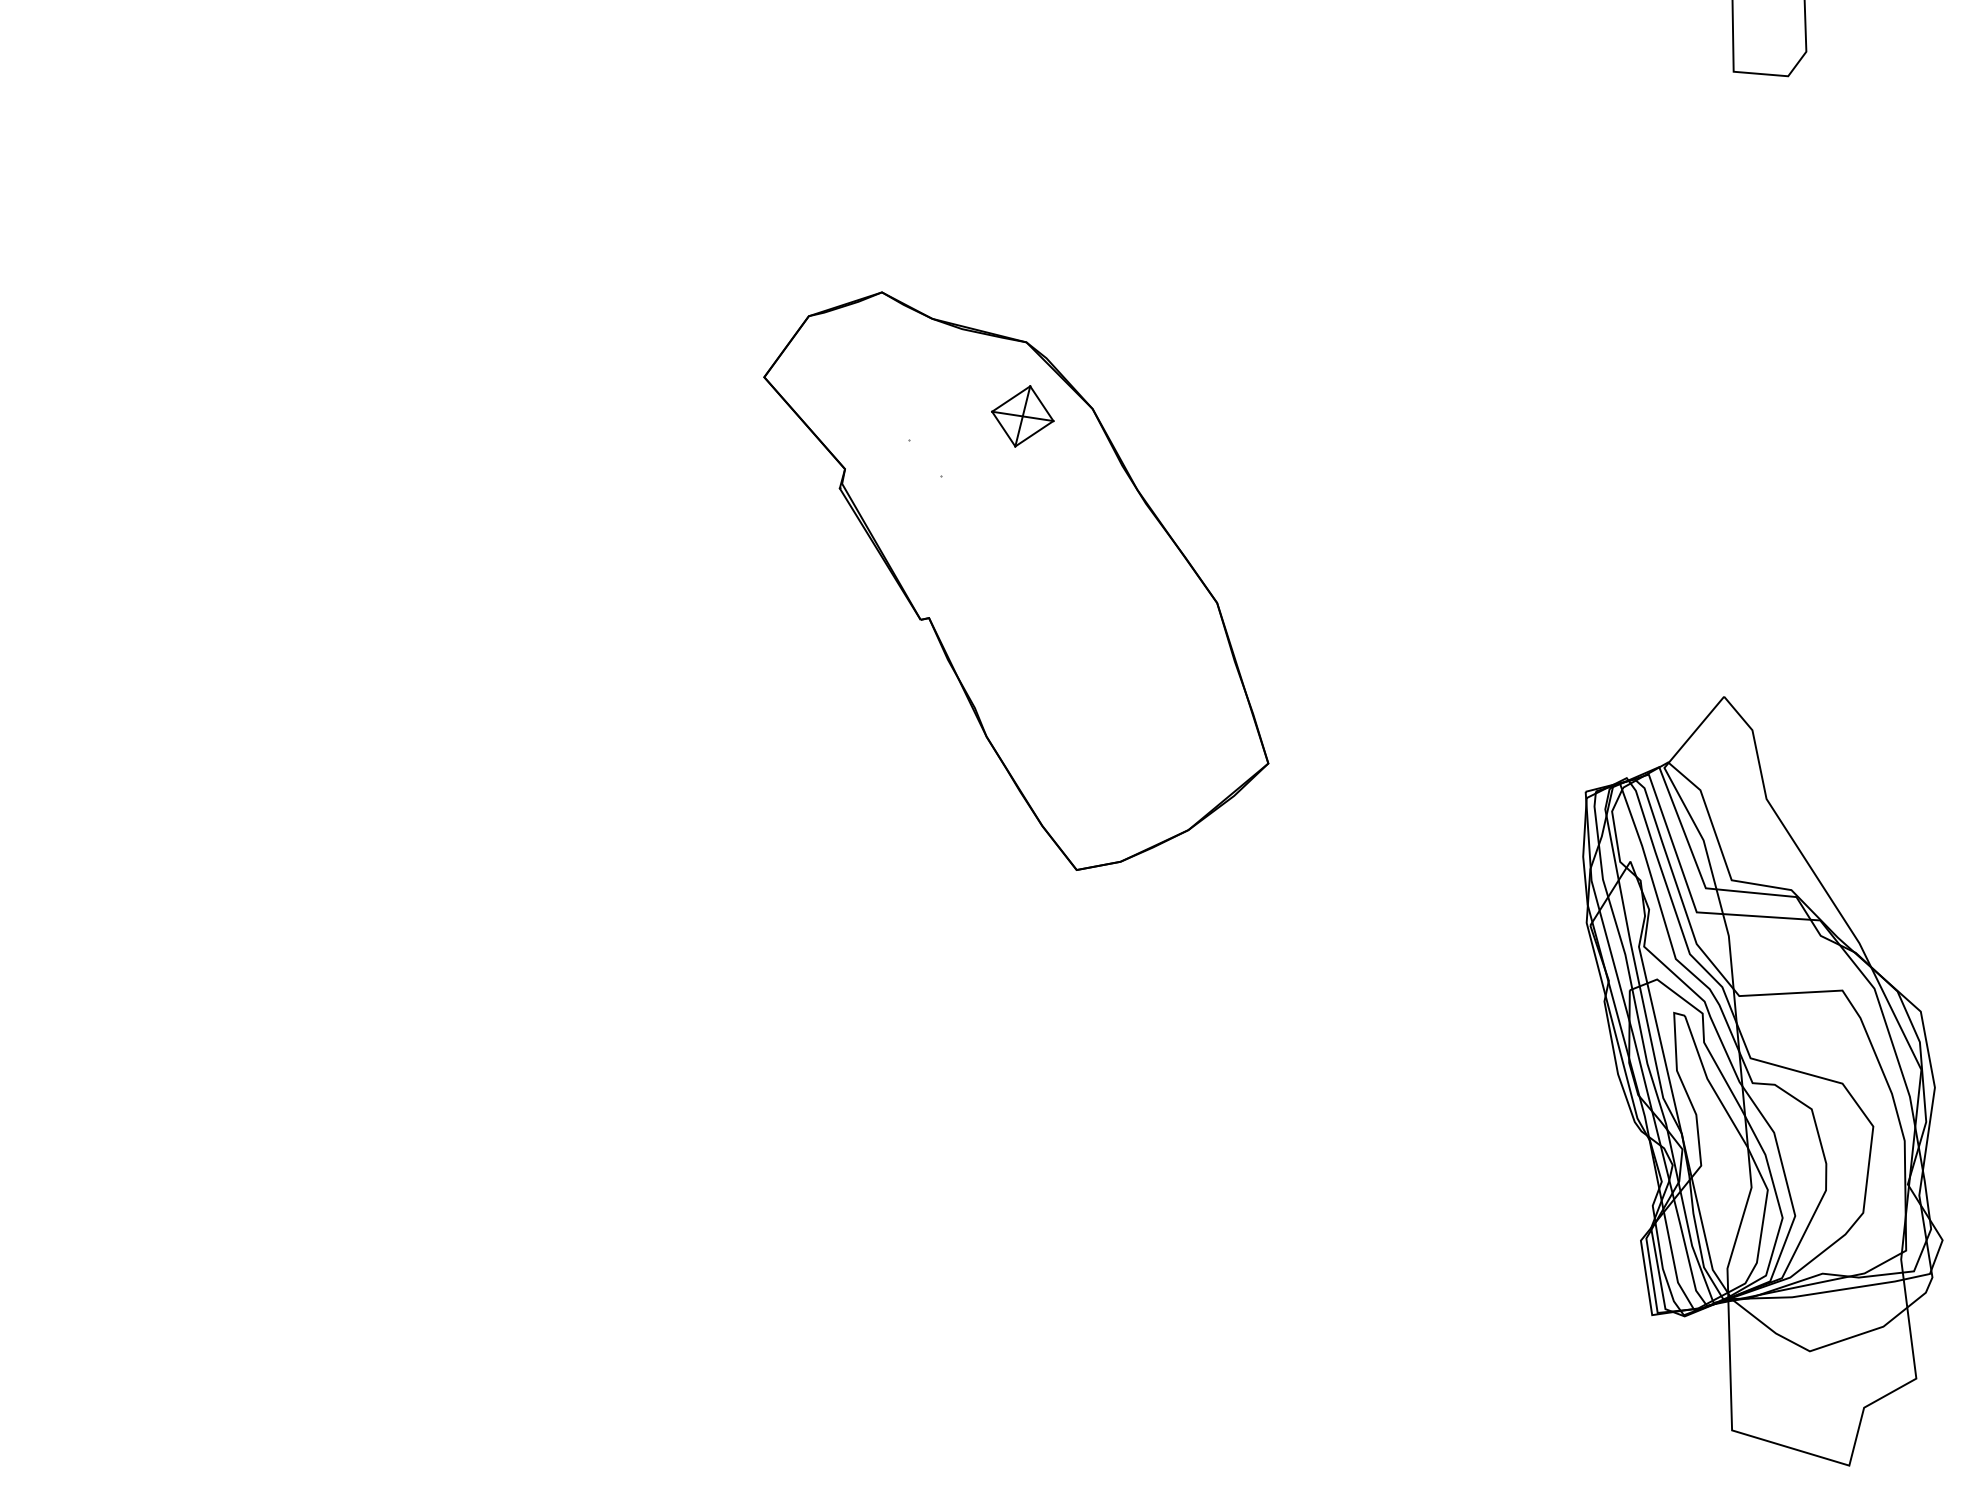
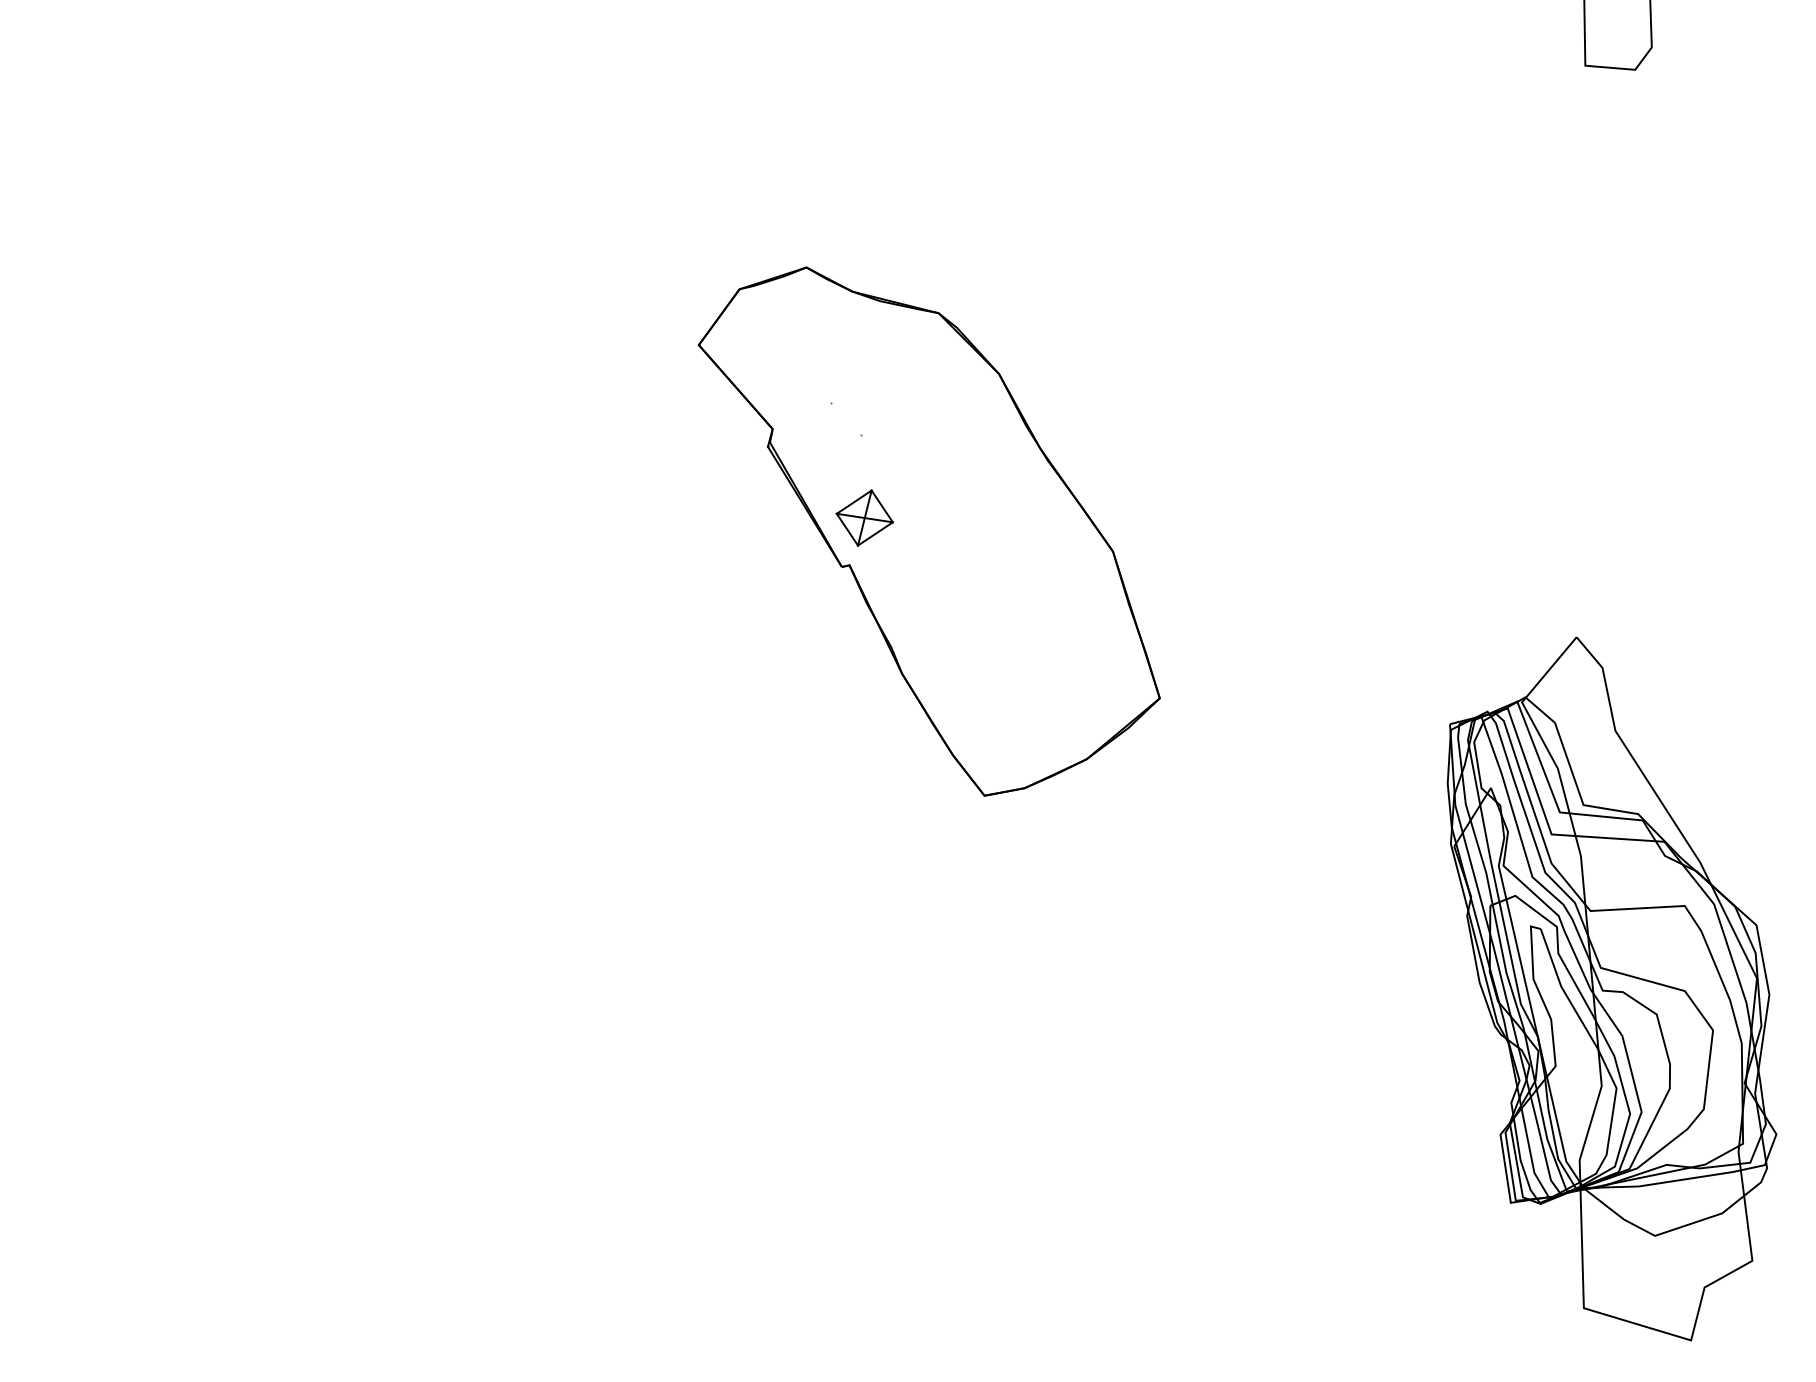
part: (1022, 416) -> (864, 518), moved

